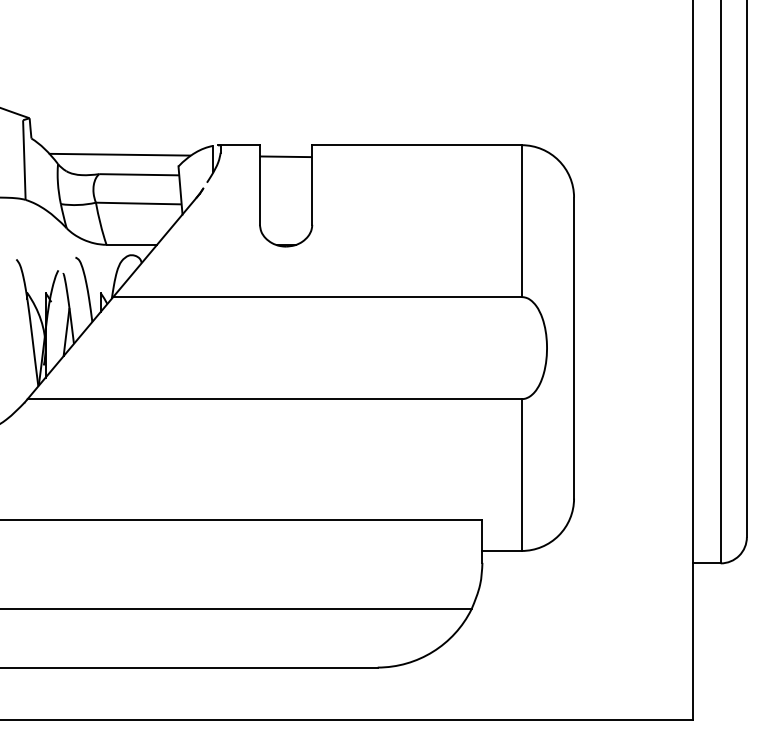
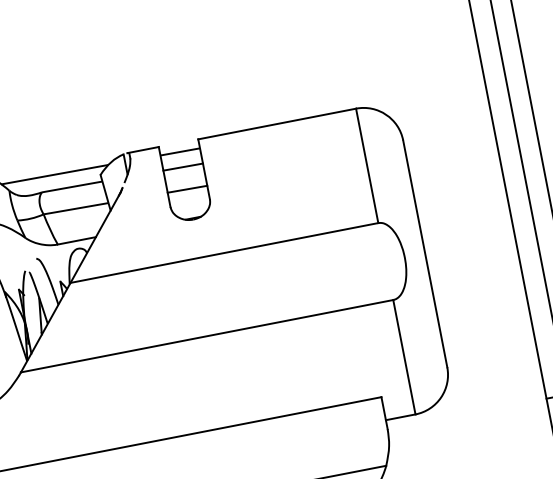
line: (285, 176) -> (182, 166), added
line: (285, 205) -> (186, 188), added

